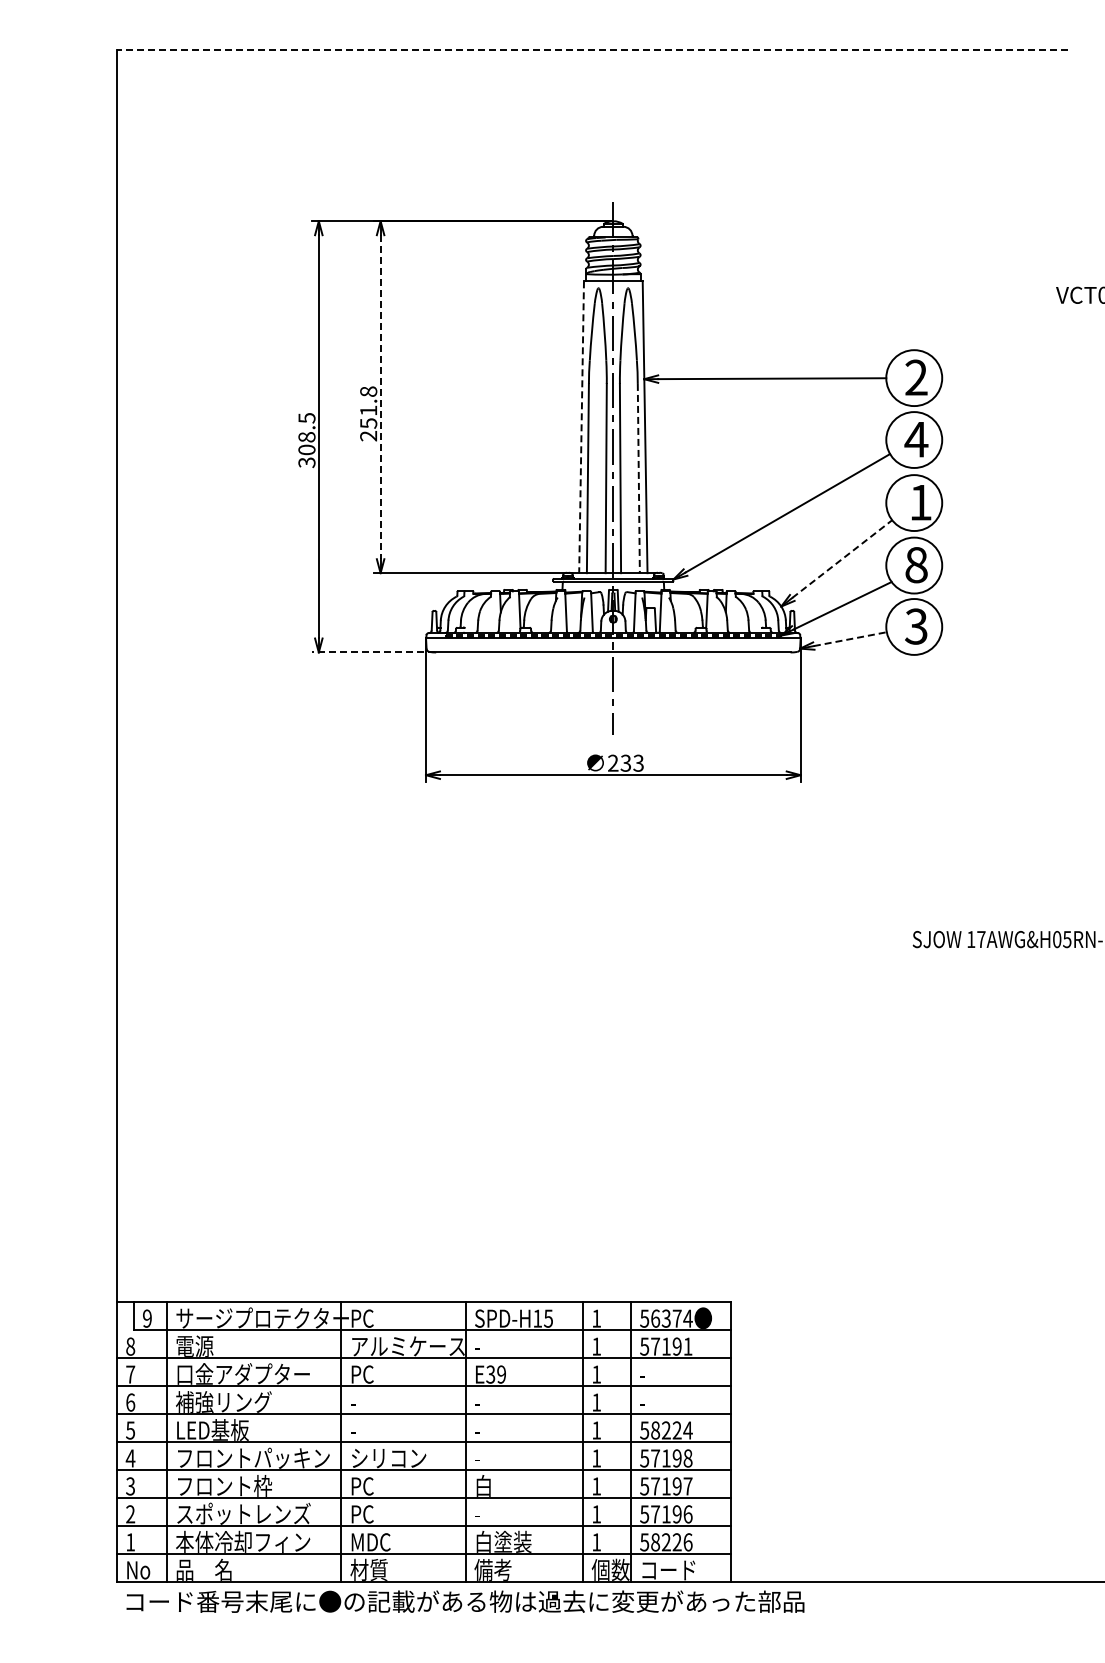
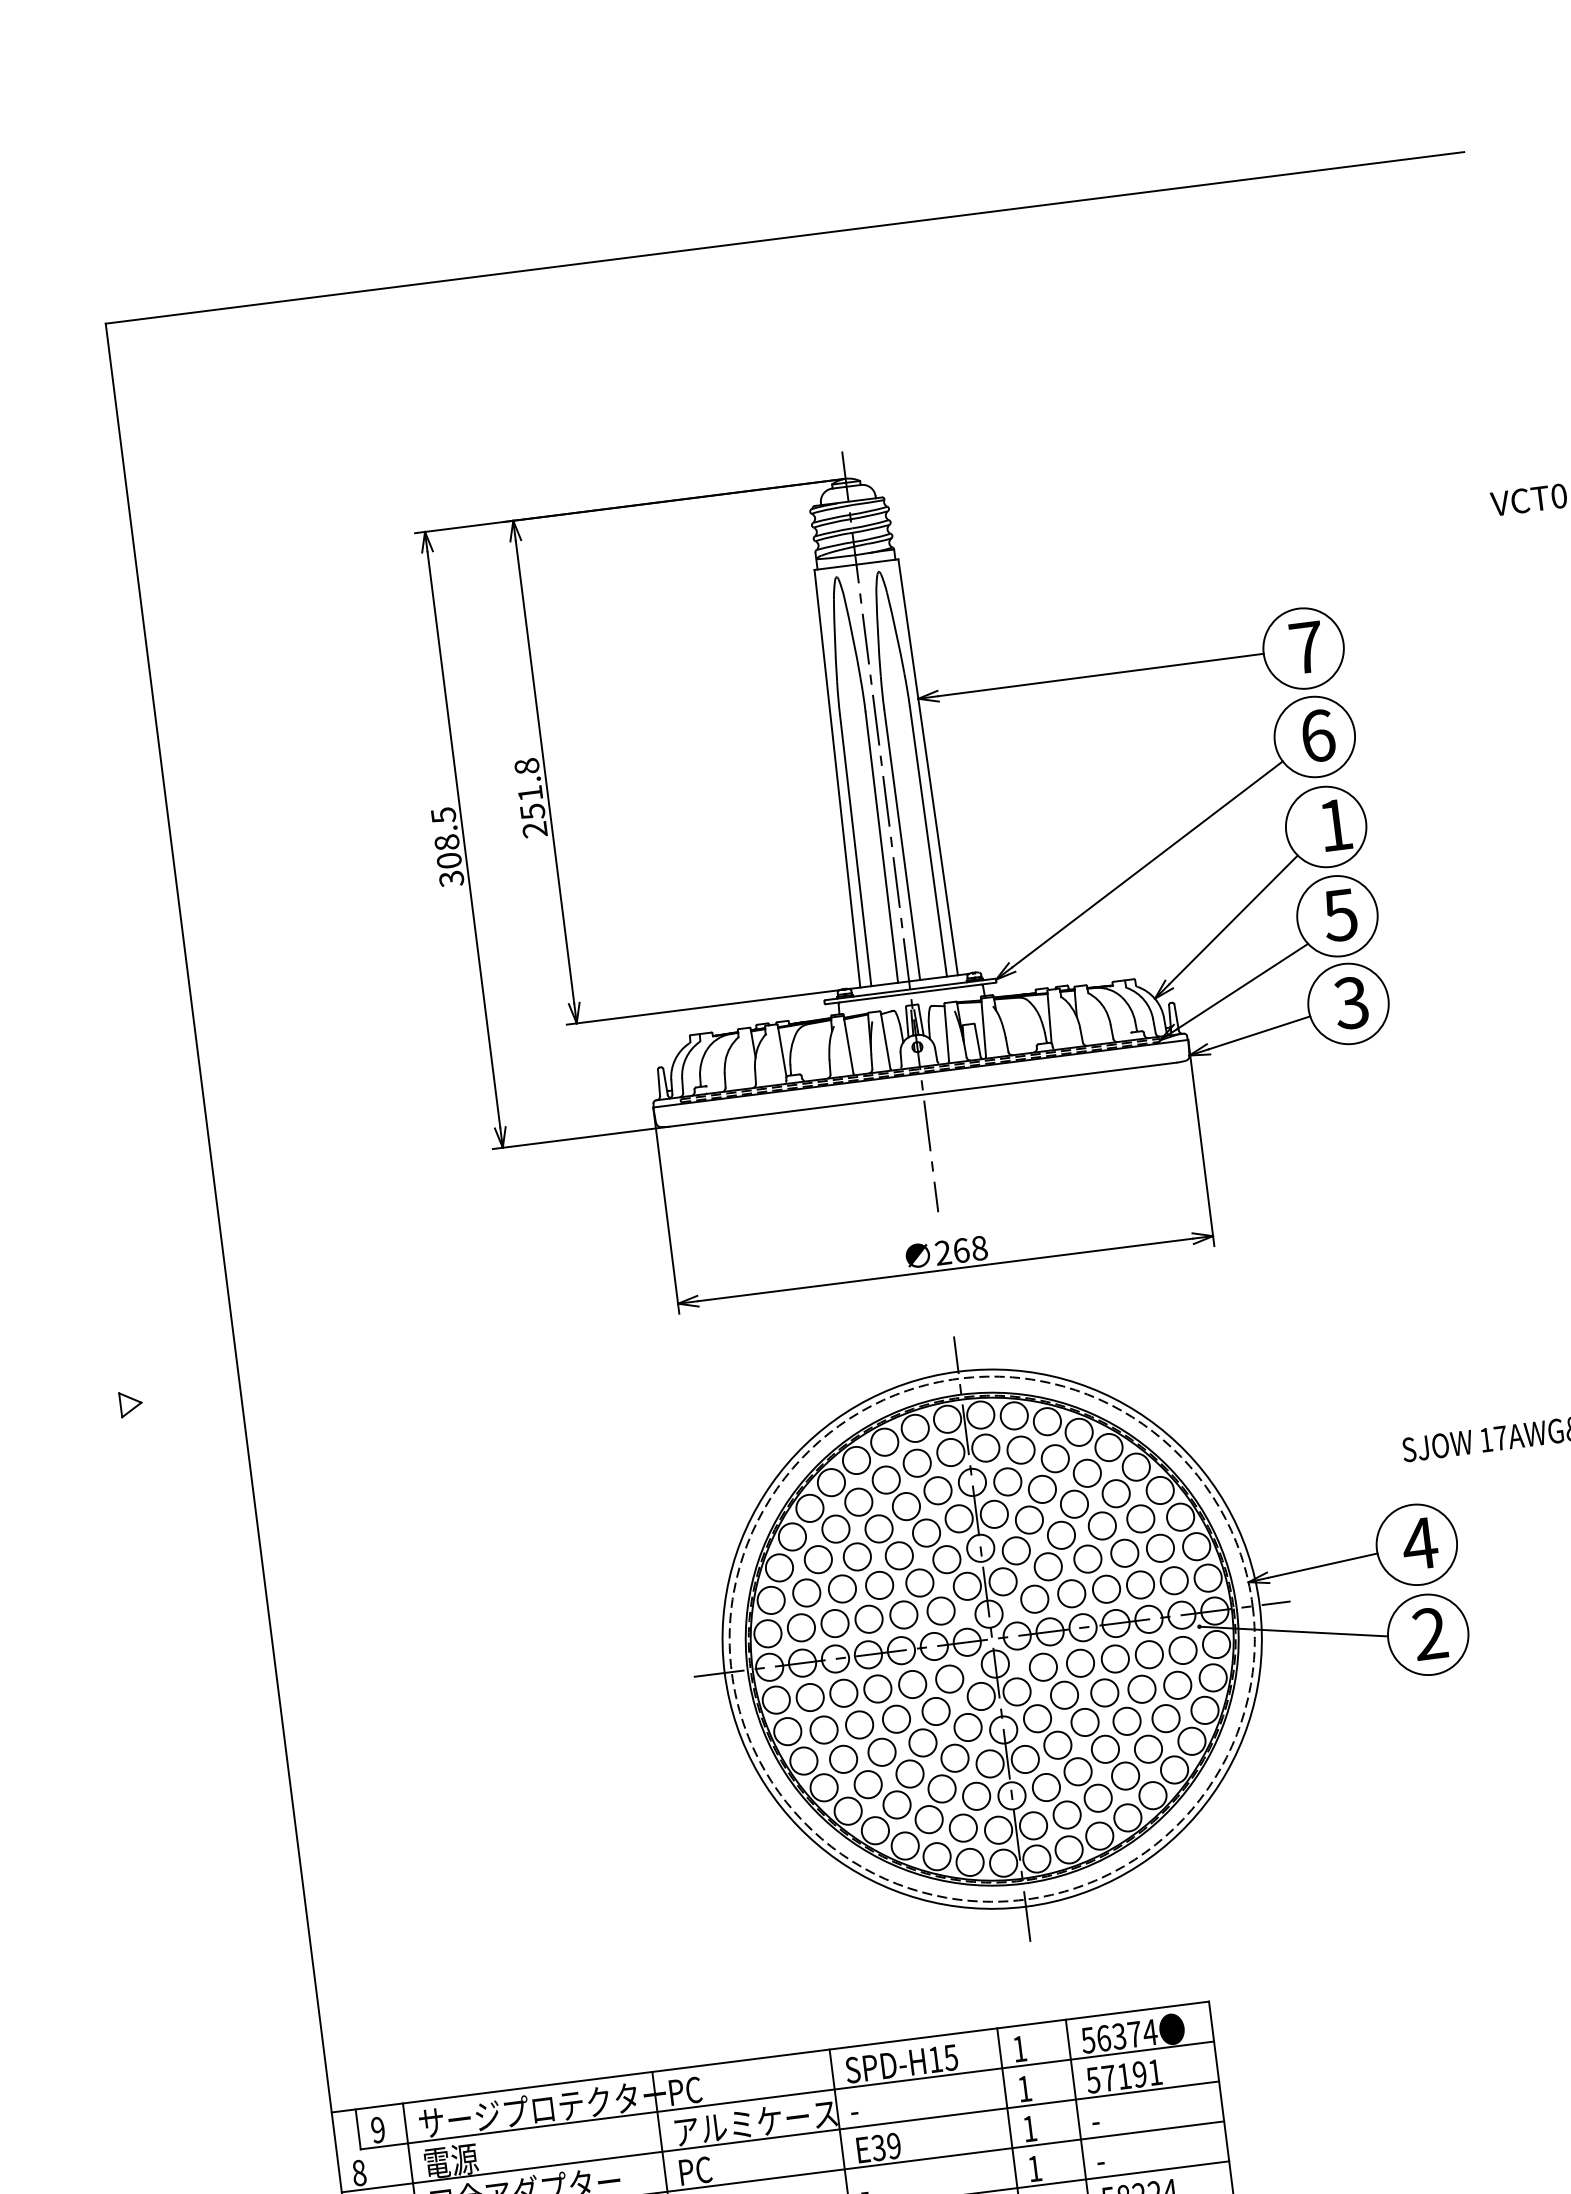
line: (592, 49) -> (784, 237), dashed -> solid
text: (916, 377) -> (1306, 647), 2 -> 7
line: (380, 397) -> (544, 772), dashed -> solid
line: (581, 427) -> (837, 779), dashed -> solid
text: (916, 439) -> (1317, 735), 4 -> 6
line: (638, 478) -> (927, 841), dashed -> solid
line: (842, 558) -> (1233, 919), dashed -> solid
text: (915, 565) -> (1339, 915), 8 -> 5
line: (850, 639) -> (1259, 1033), dashed -> solid
line: (372, 652) -> (579, 1138), dashed -> solid
text: (631, 762) -> (969, 1248), 233 -> 268
part: (40, 796) -> (131, 1403), added
part: (673, 1033) -> (1078, 1627), added

